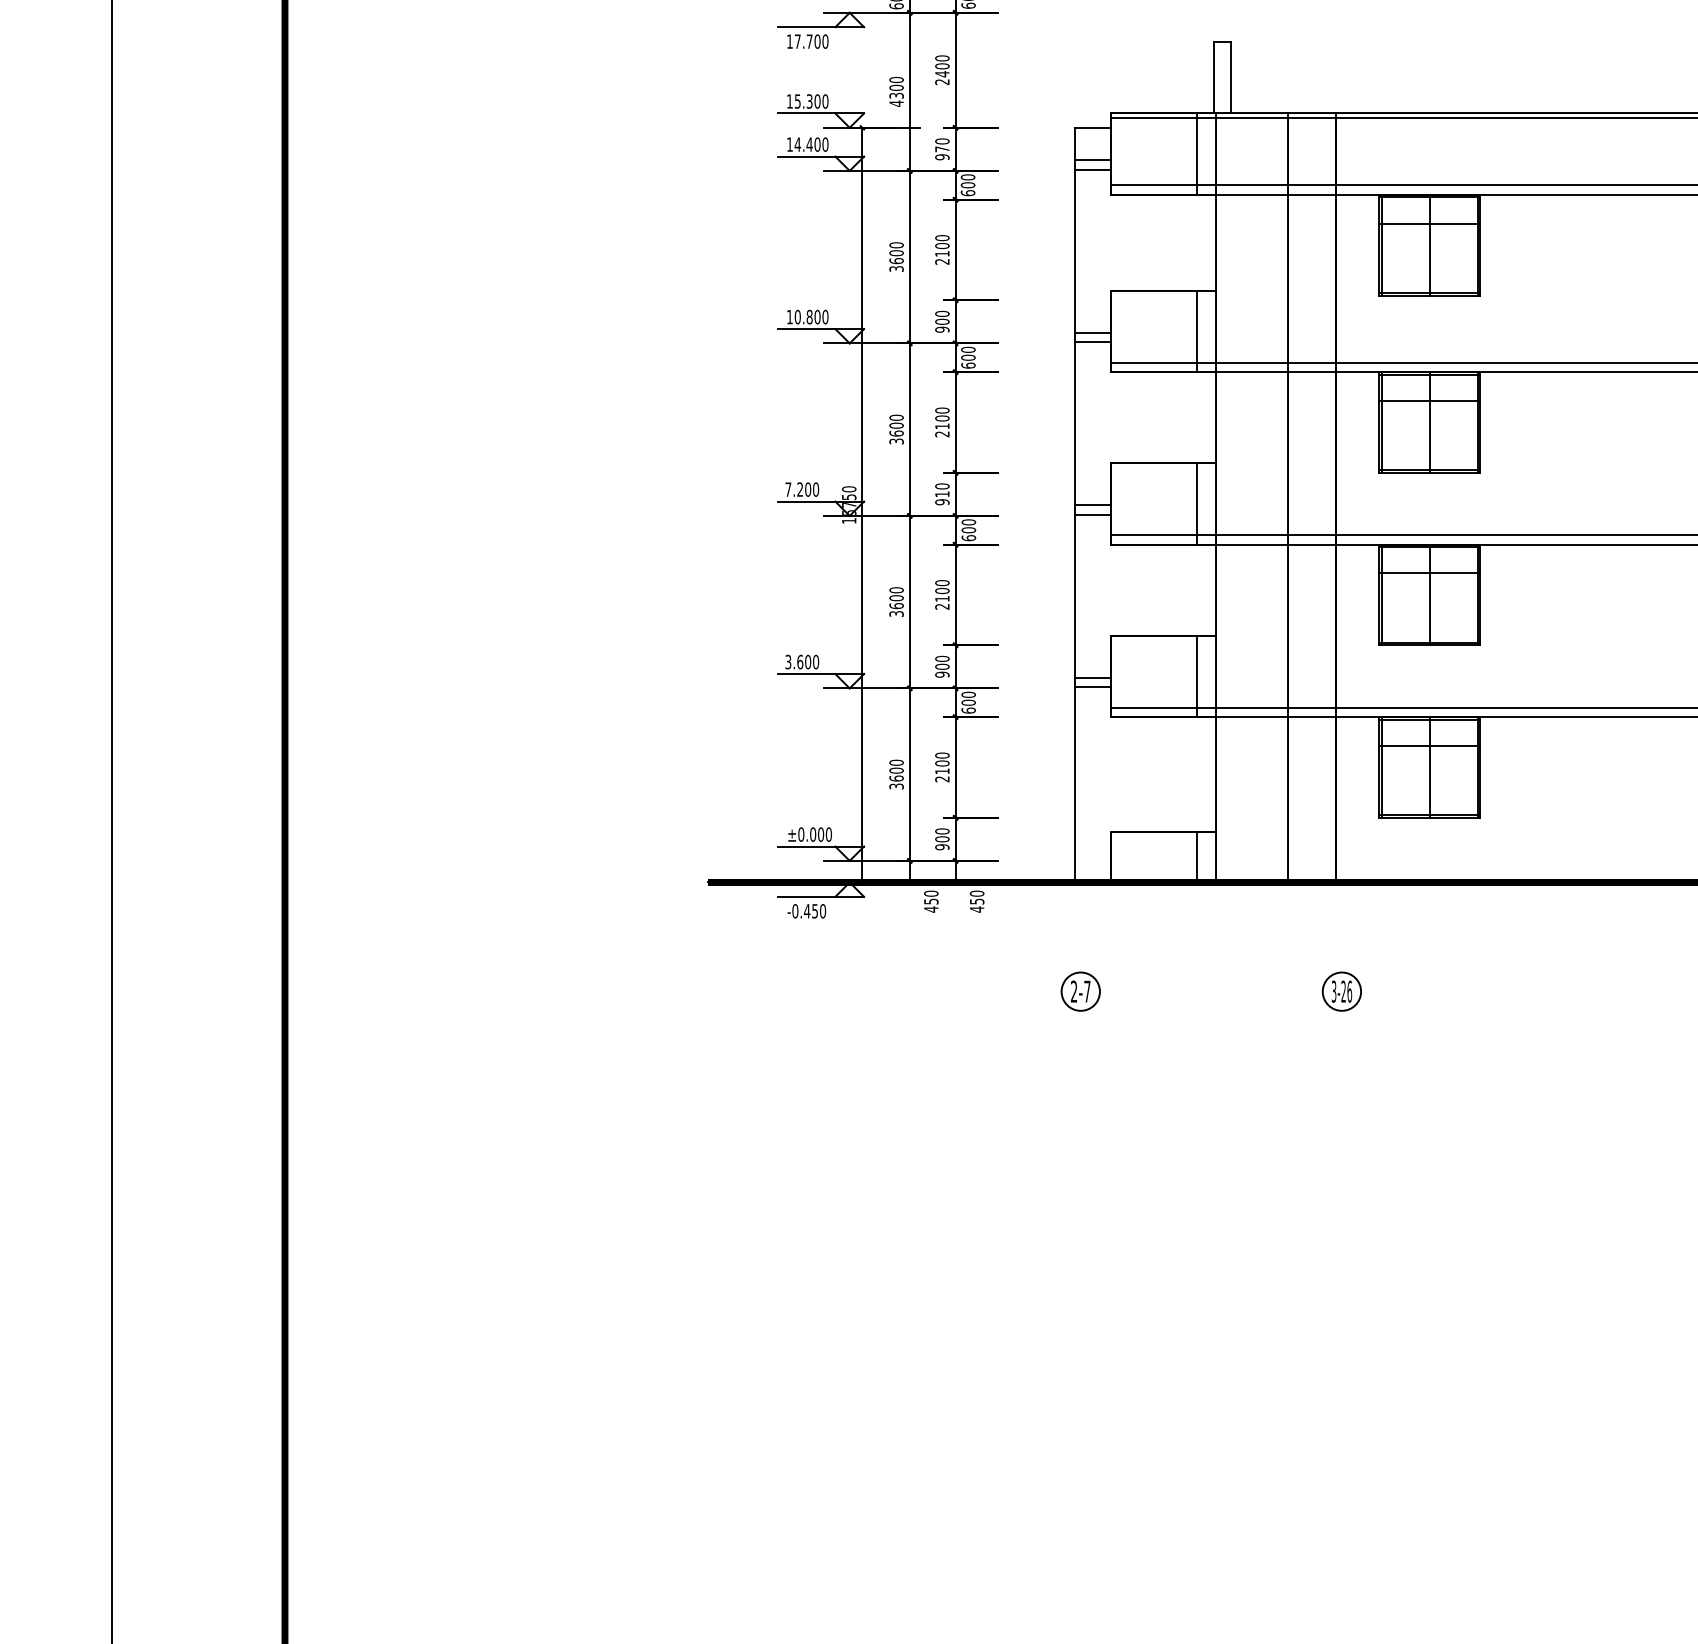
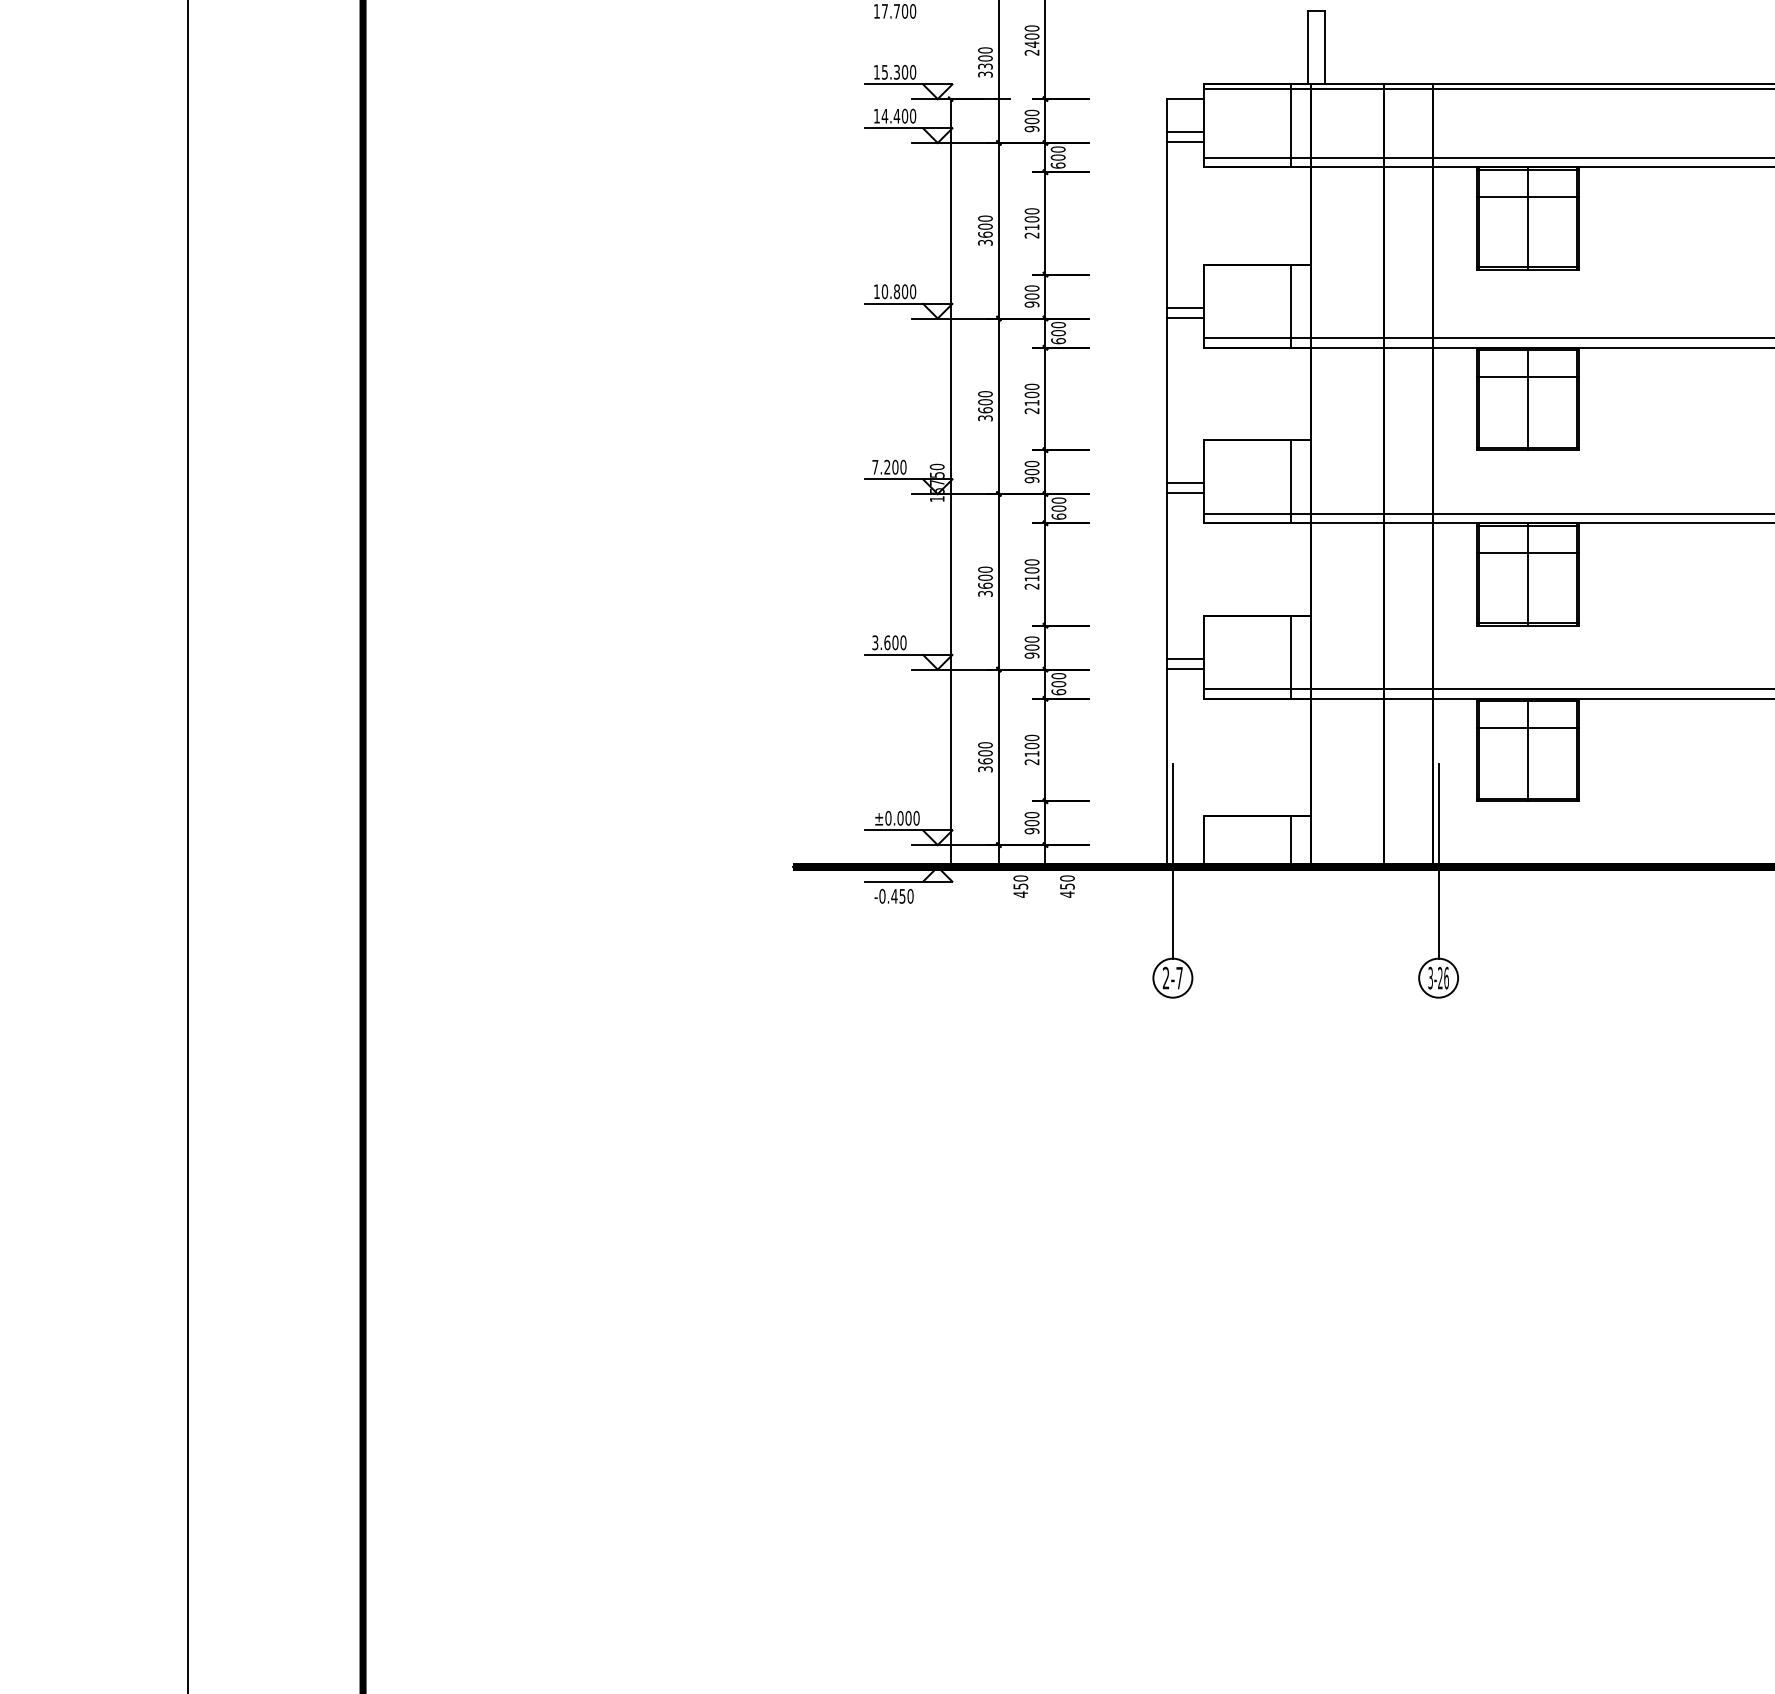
text: (896, 103) -> (985, 74), 4300 -> 3300
text: (941, 148) -> (1031, 120), 970 -> 900
text: (941, 494) -> (1031, 472), 910 -> 900
line: (1080, 876) -> (1172, 860), added
line: (1341, 876) -> (1438, 860), added

